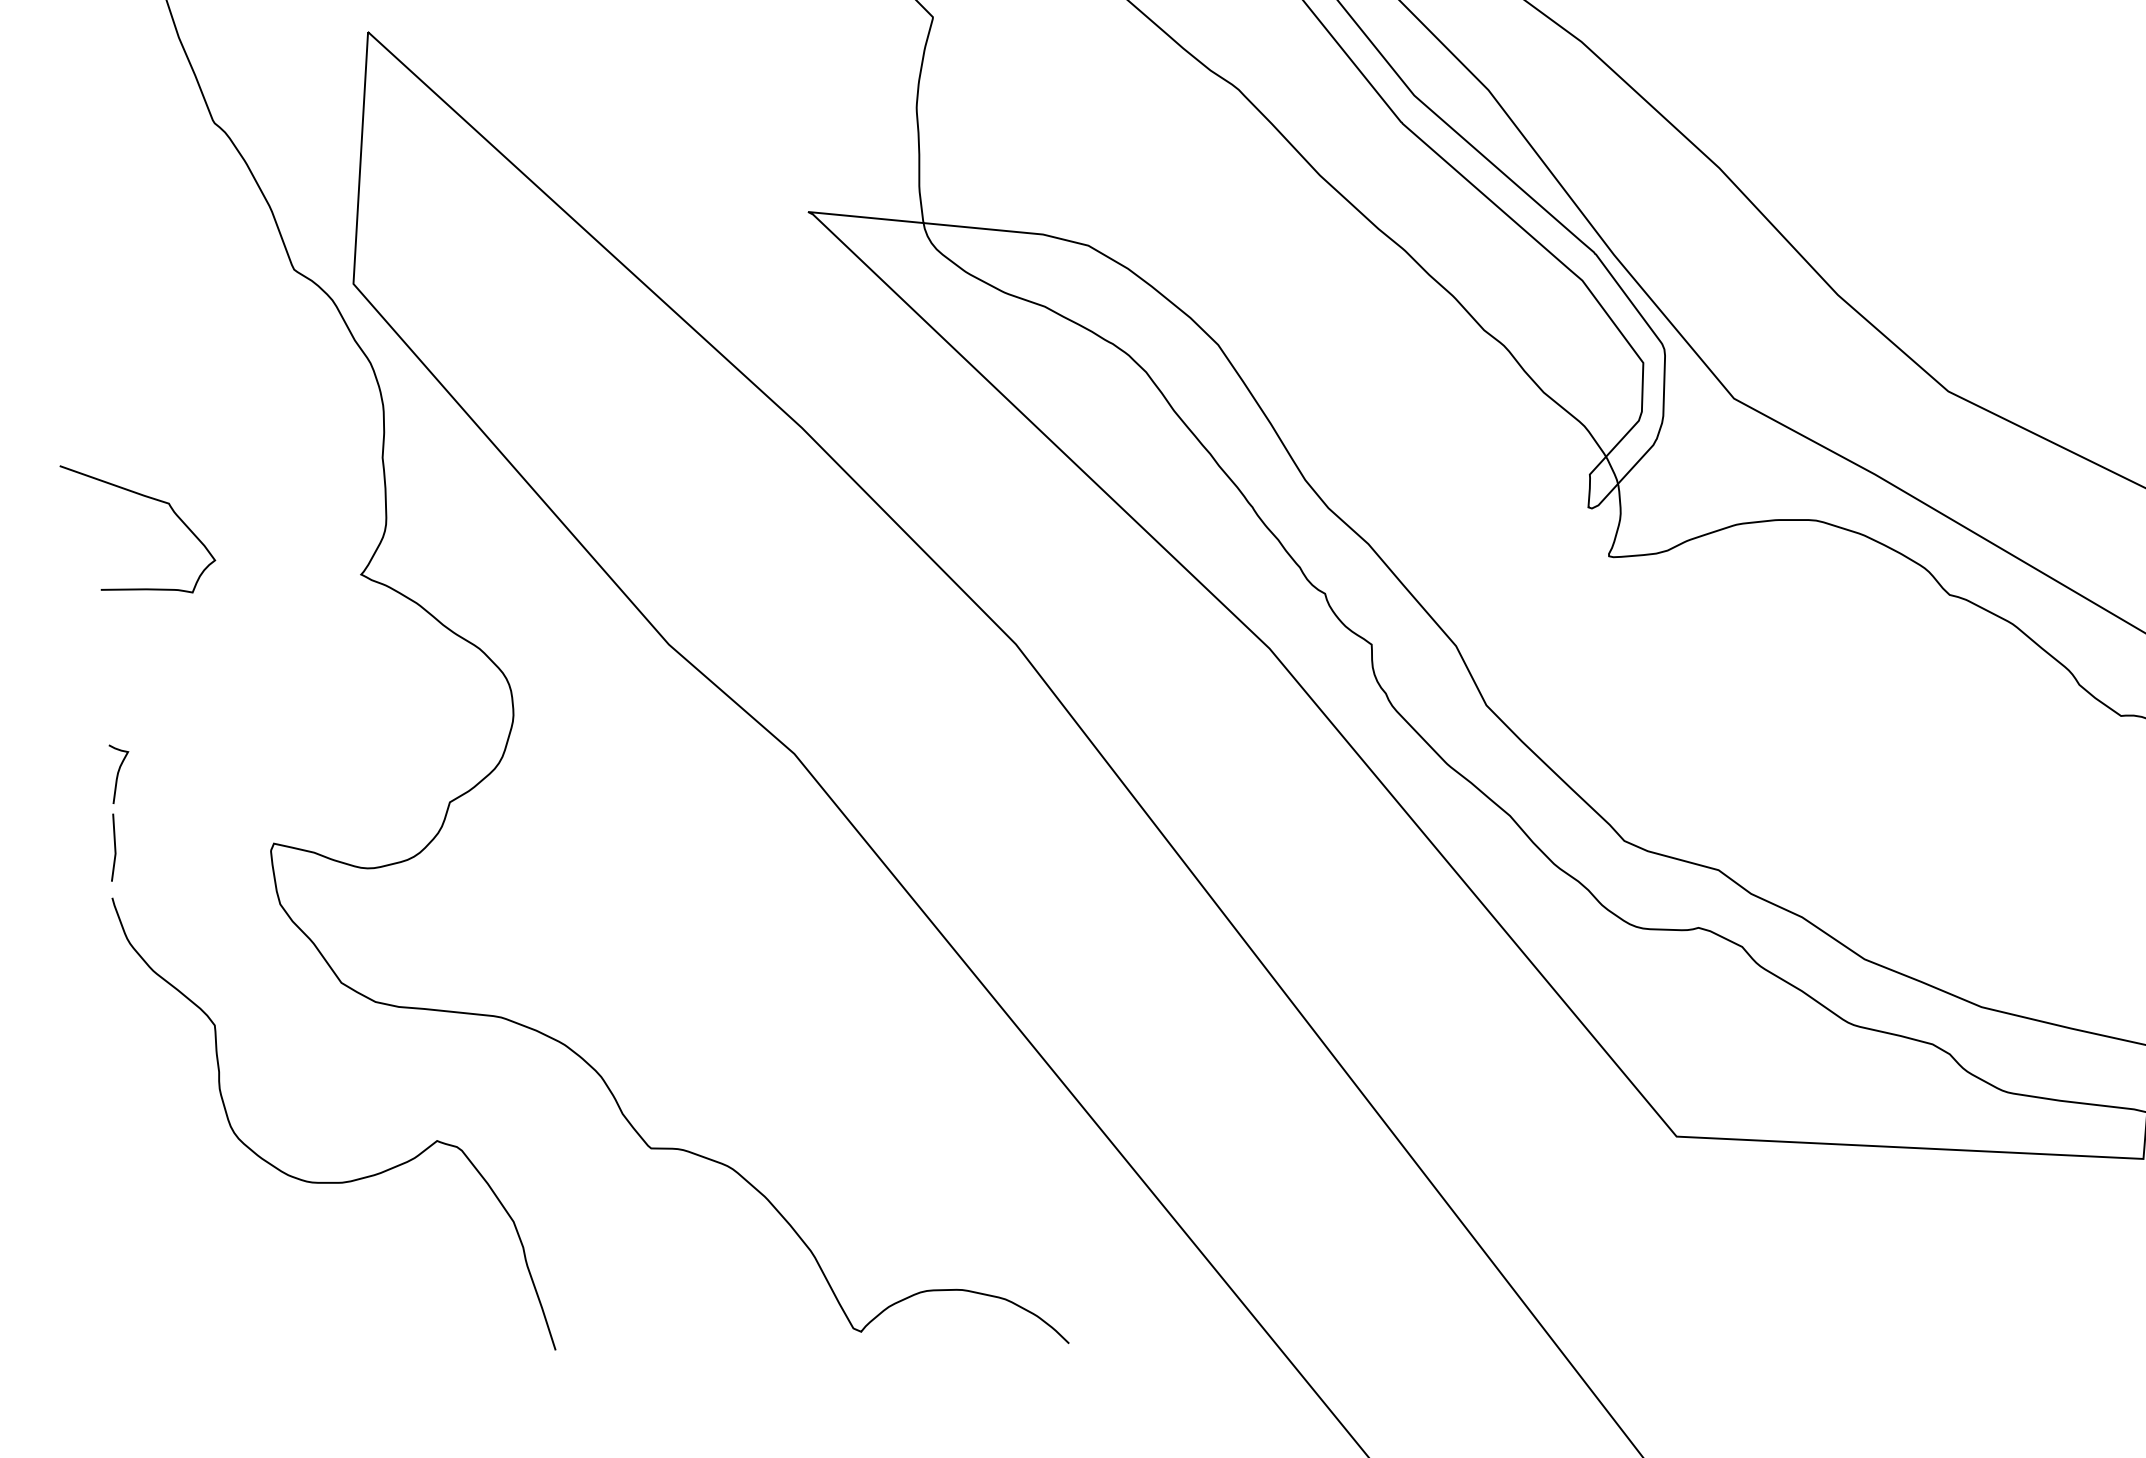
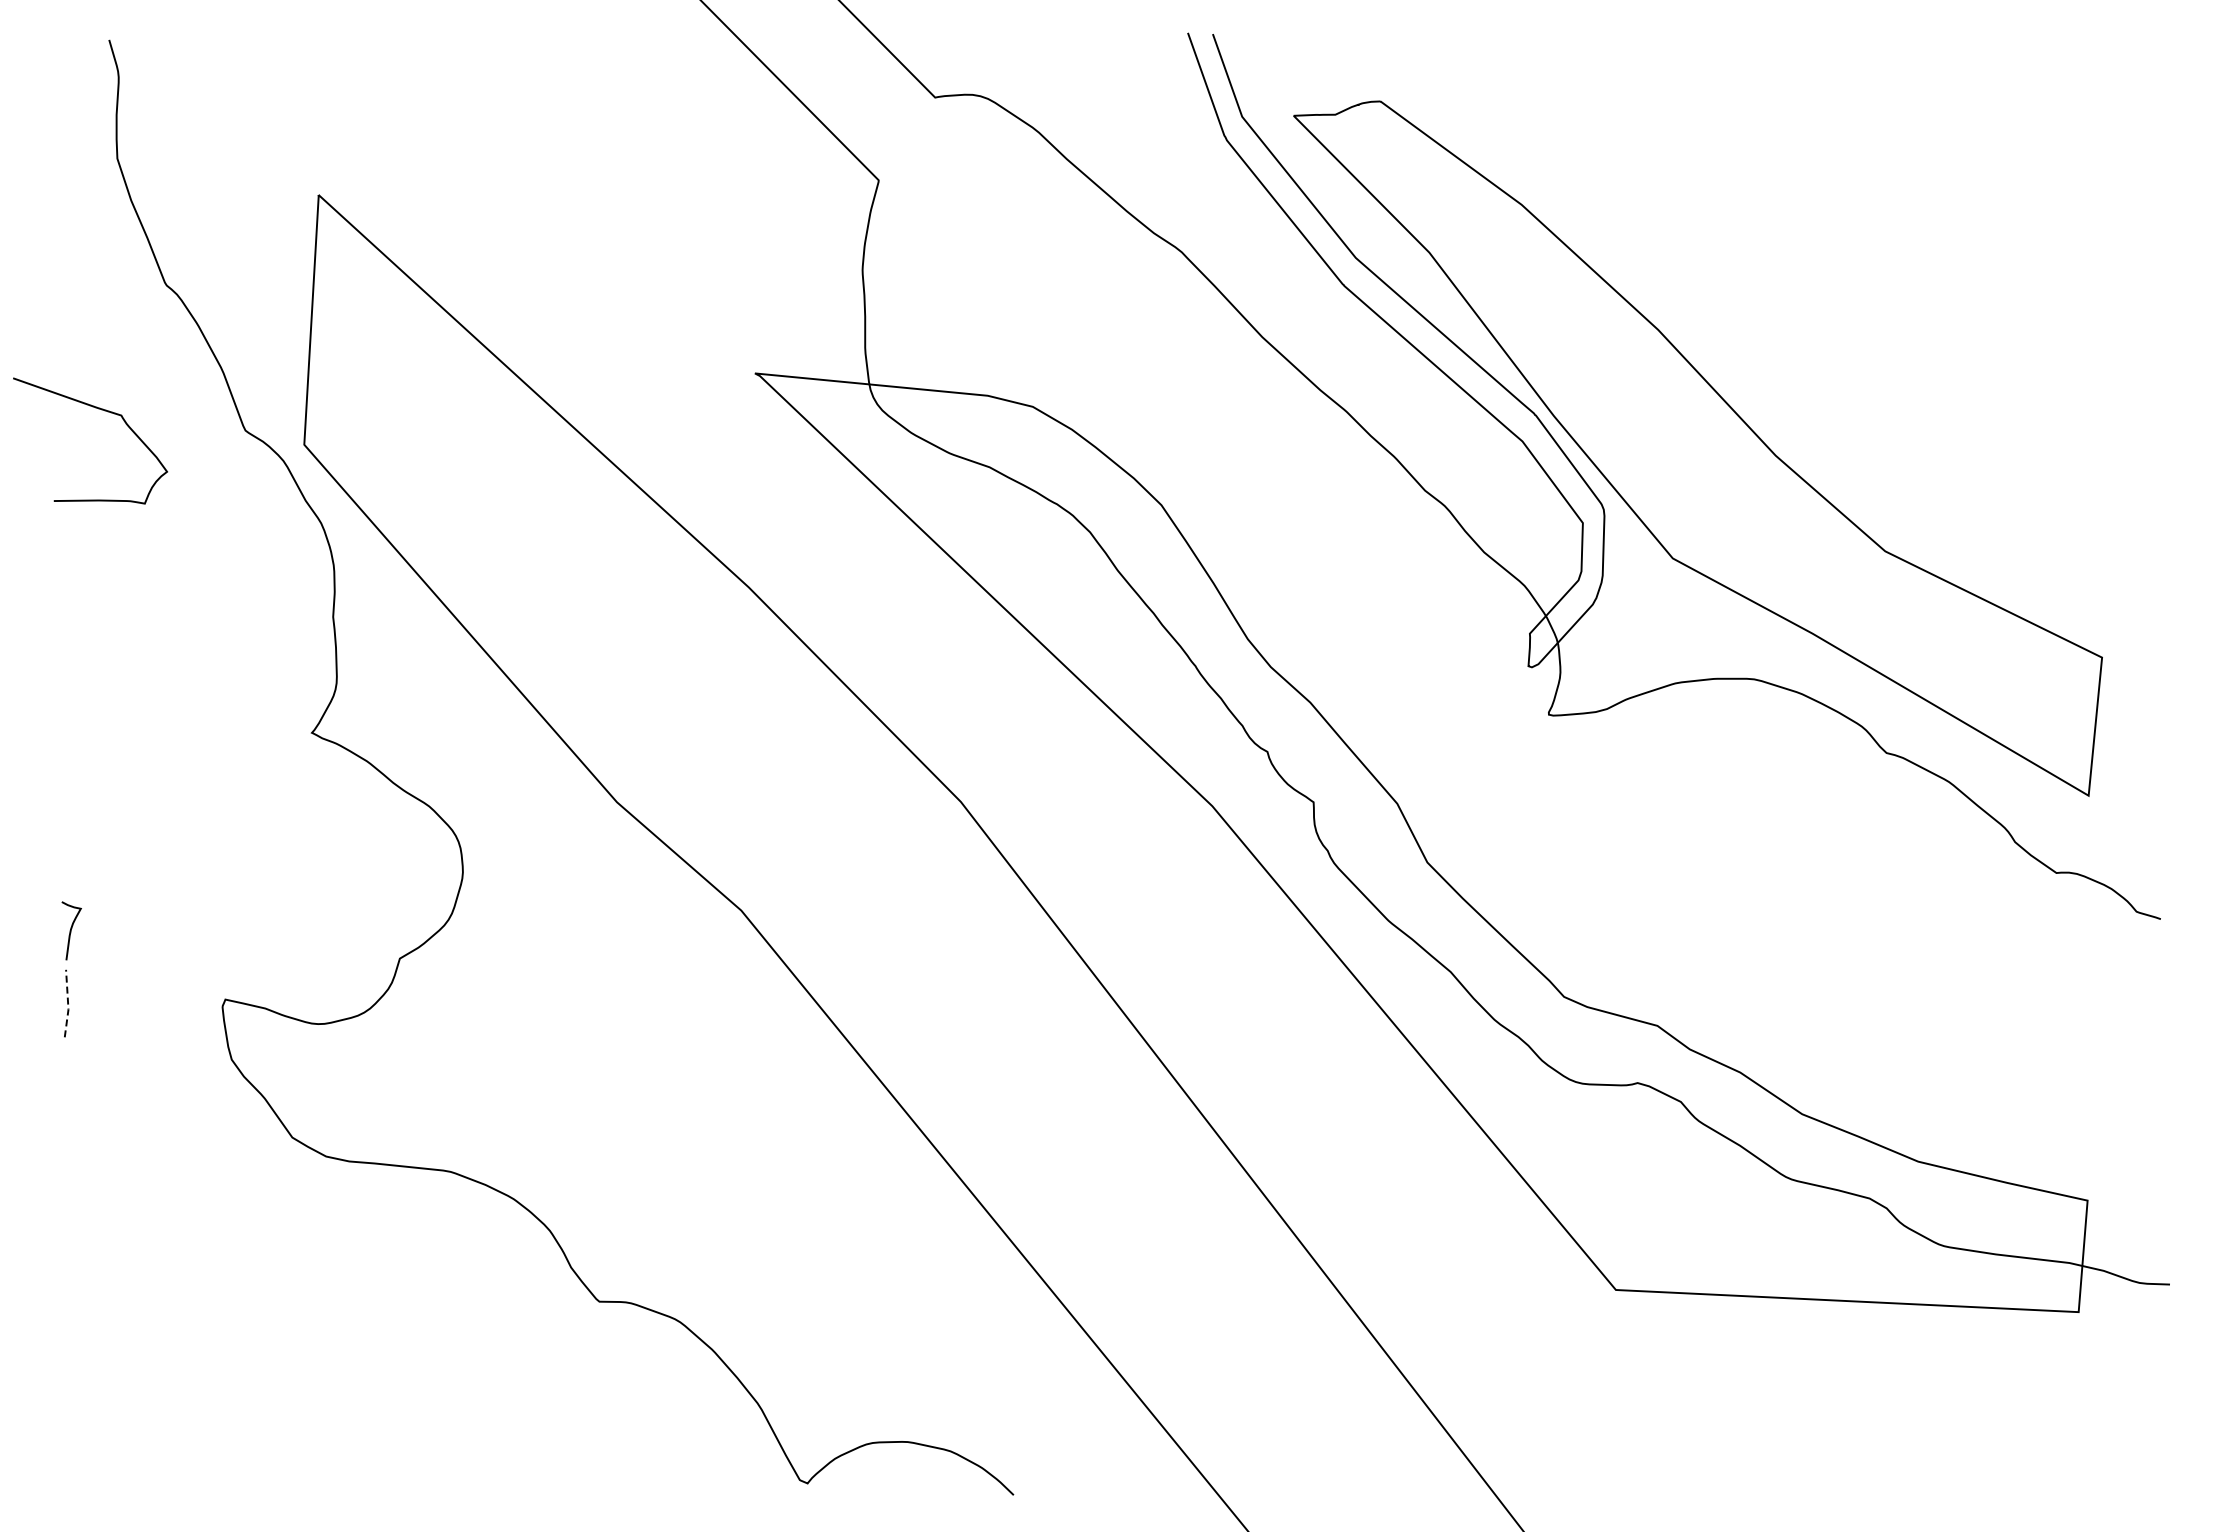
curve: (148, 498) -> (101, 410), moved
line: (115, 848) -> (68, 1004), solid -> dashed
curve: (333, 1181) -> (284, 1334), removed

